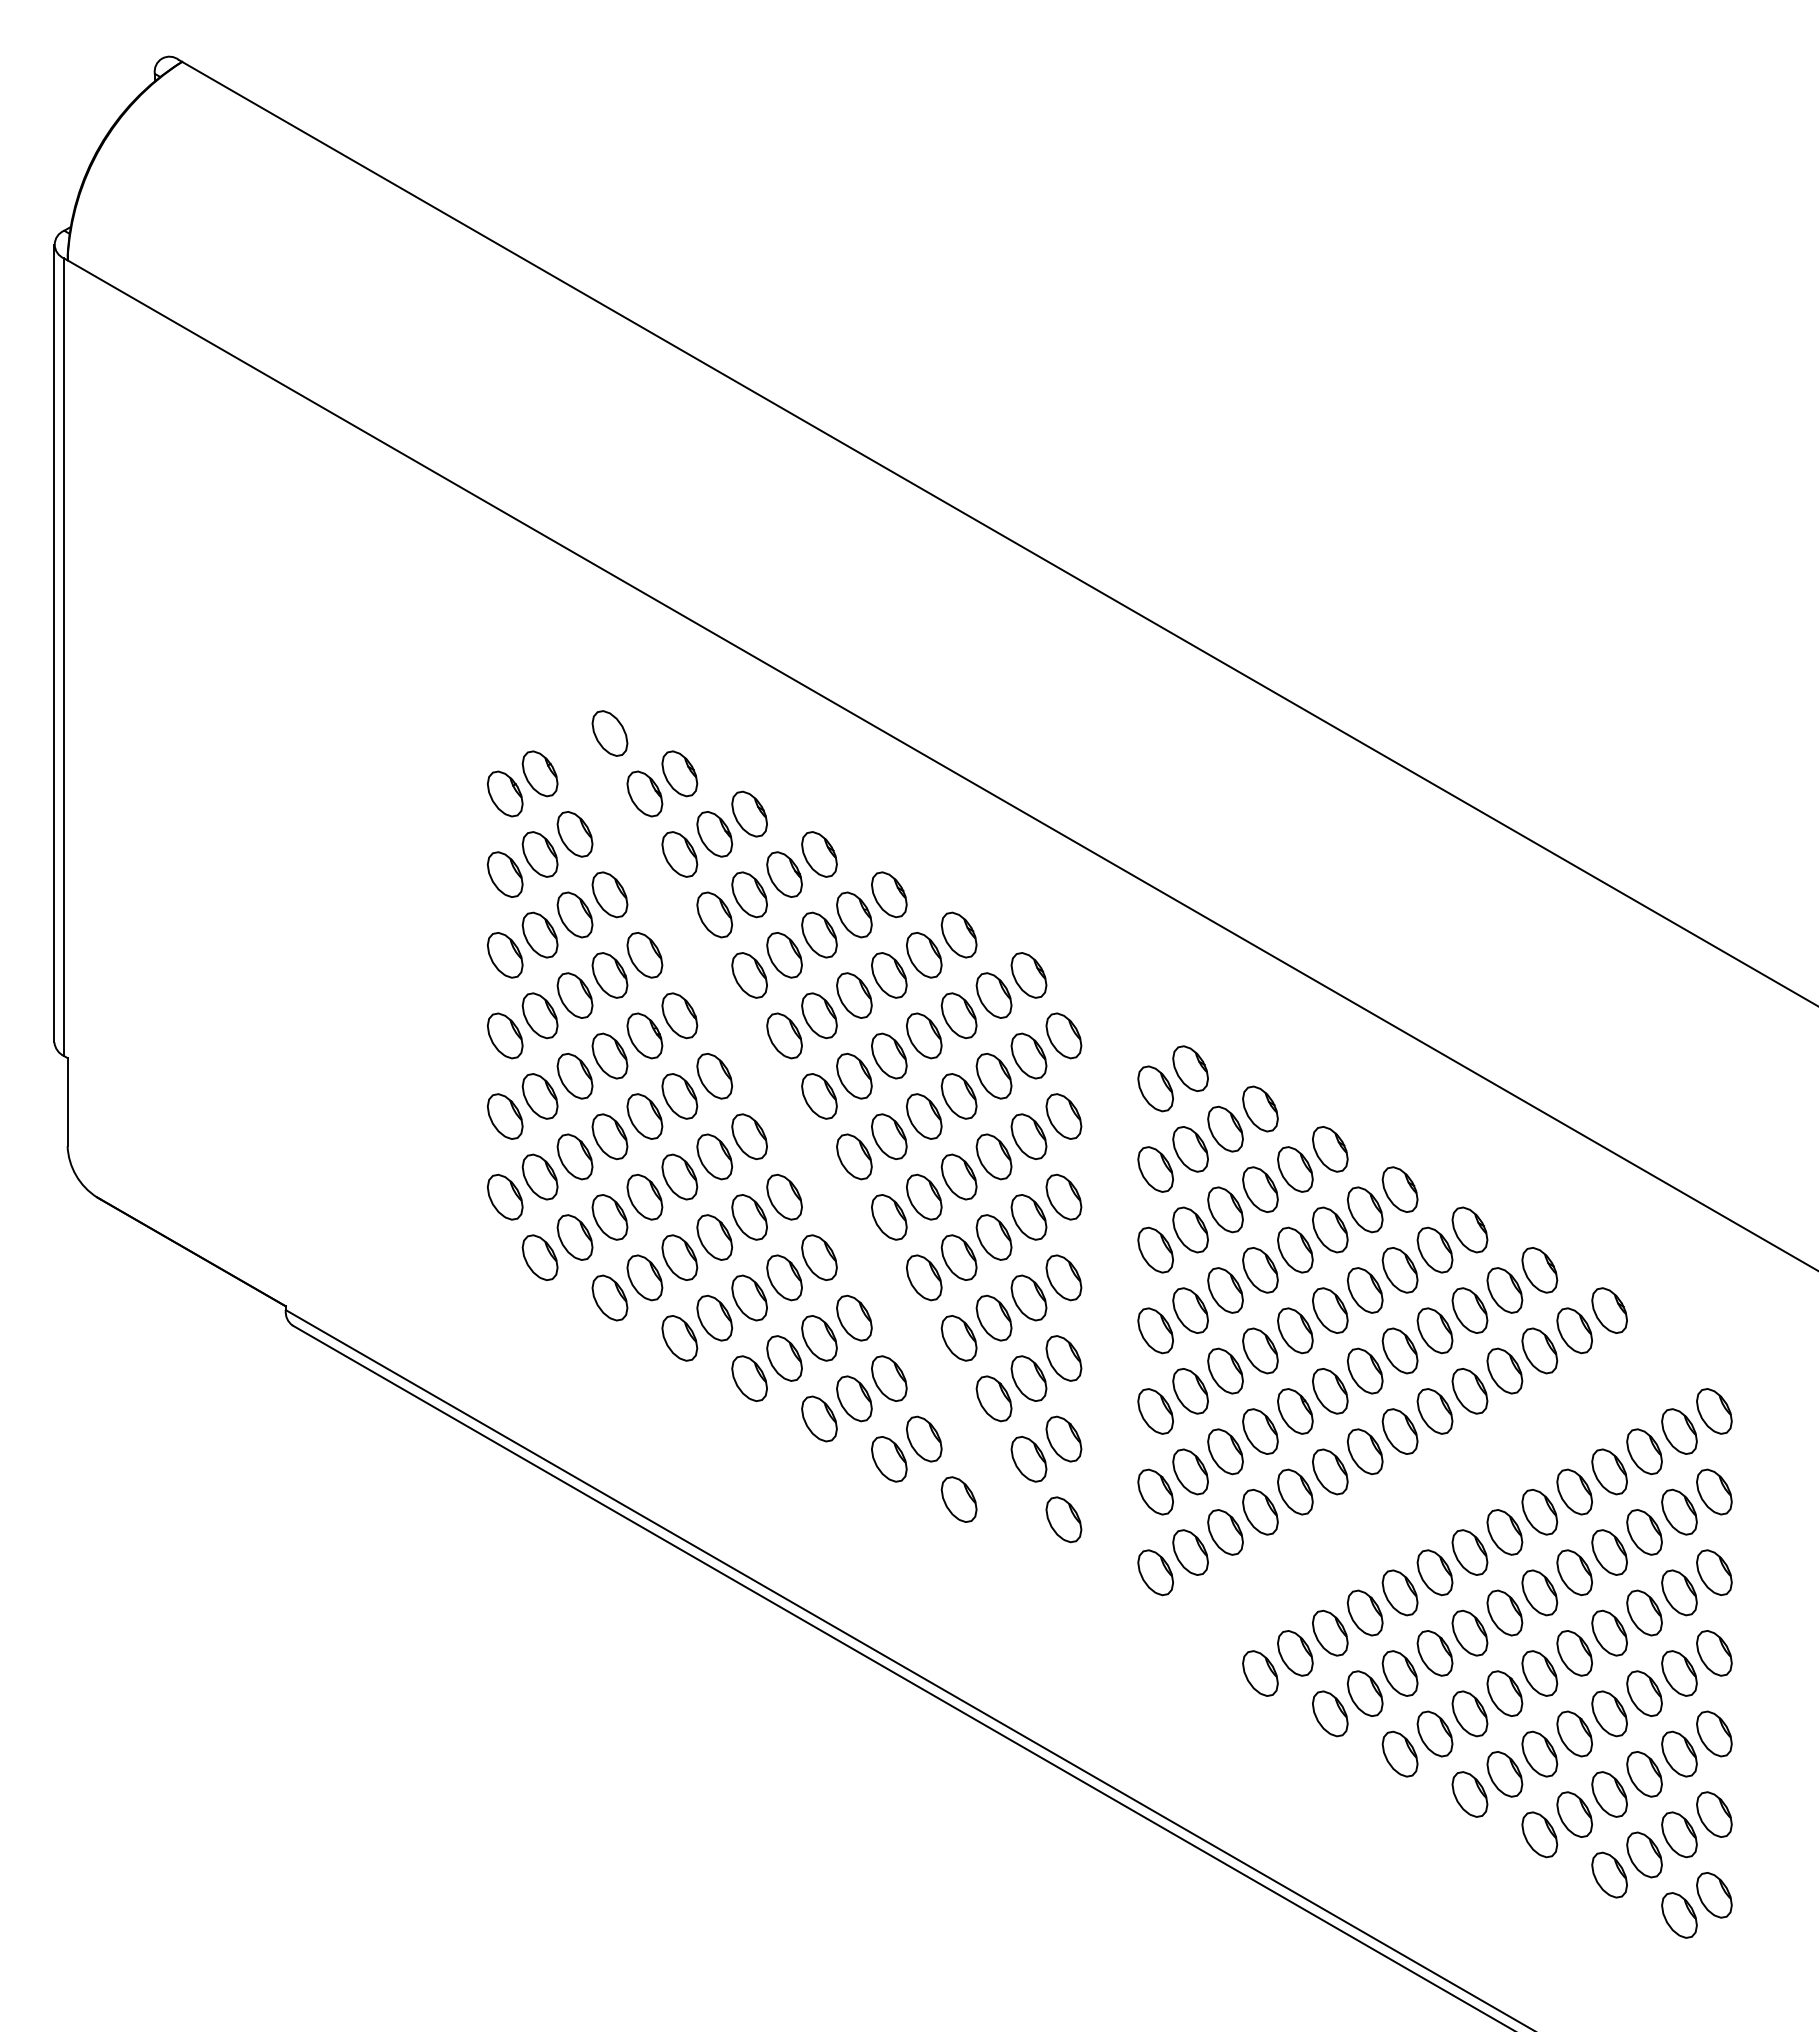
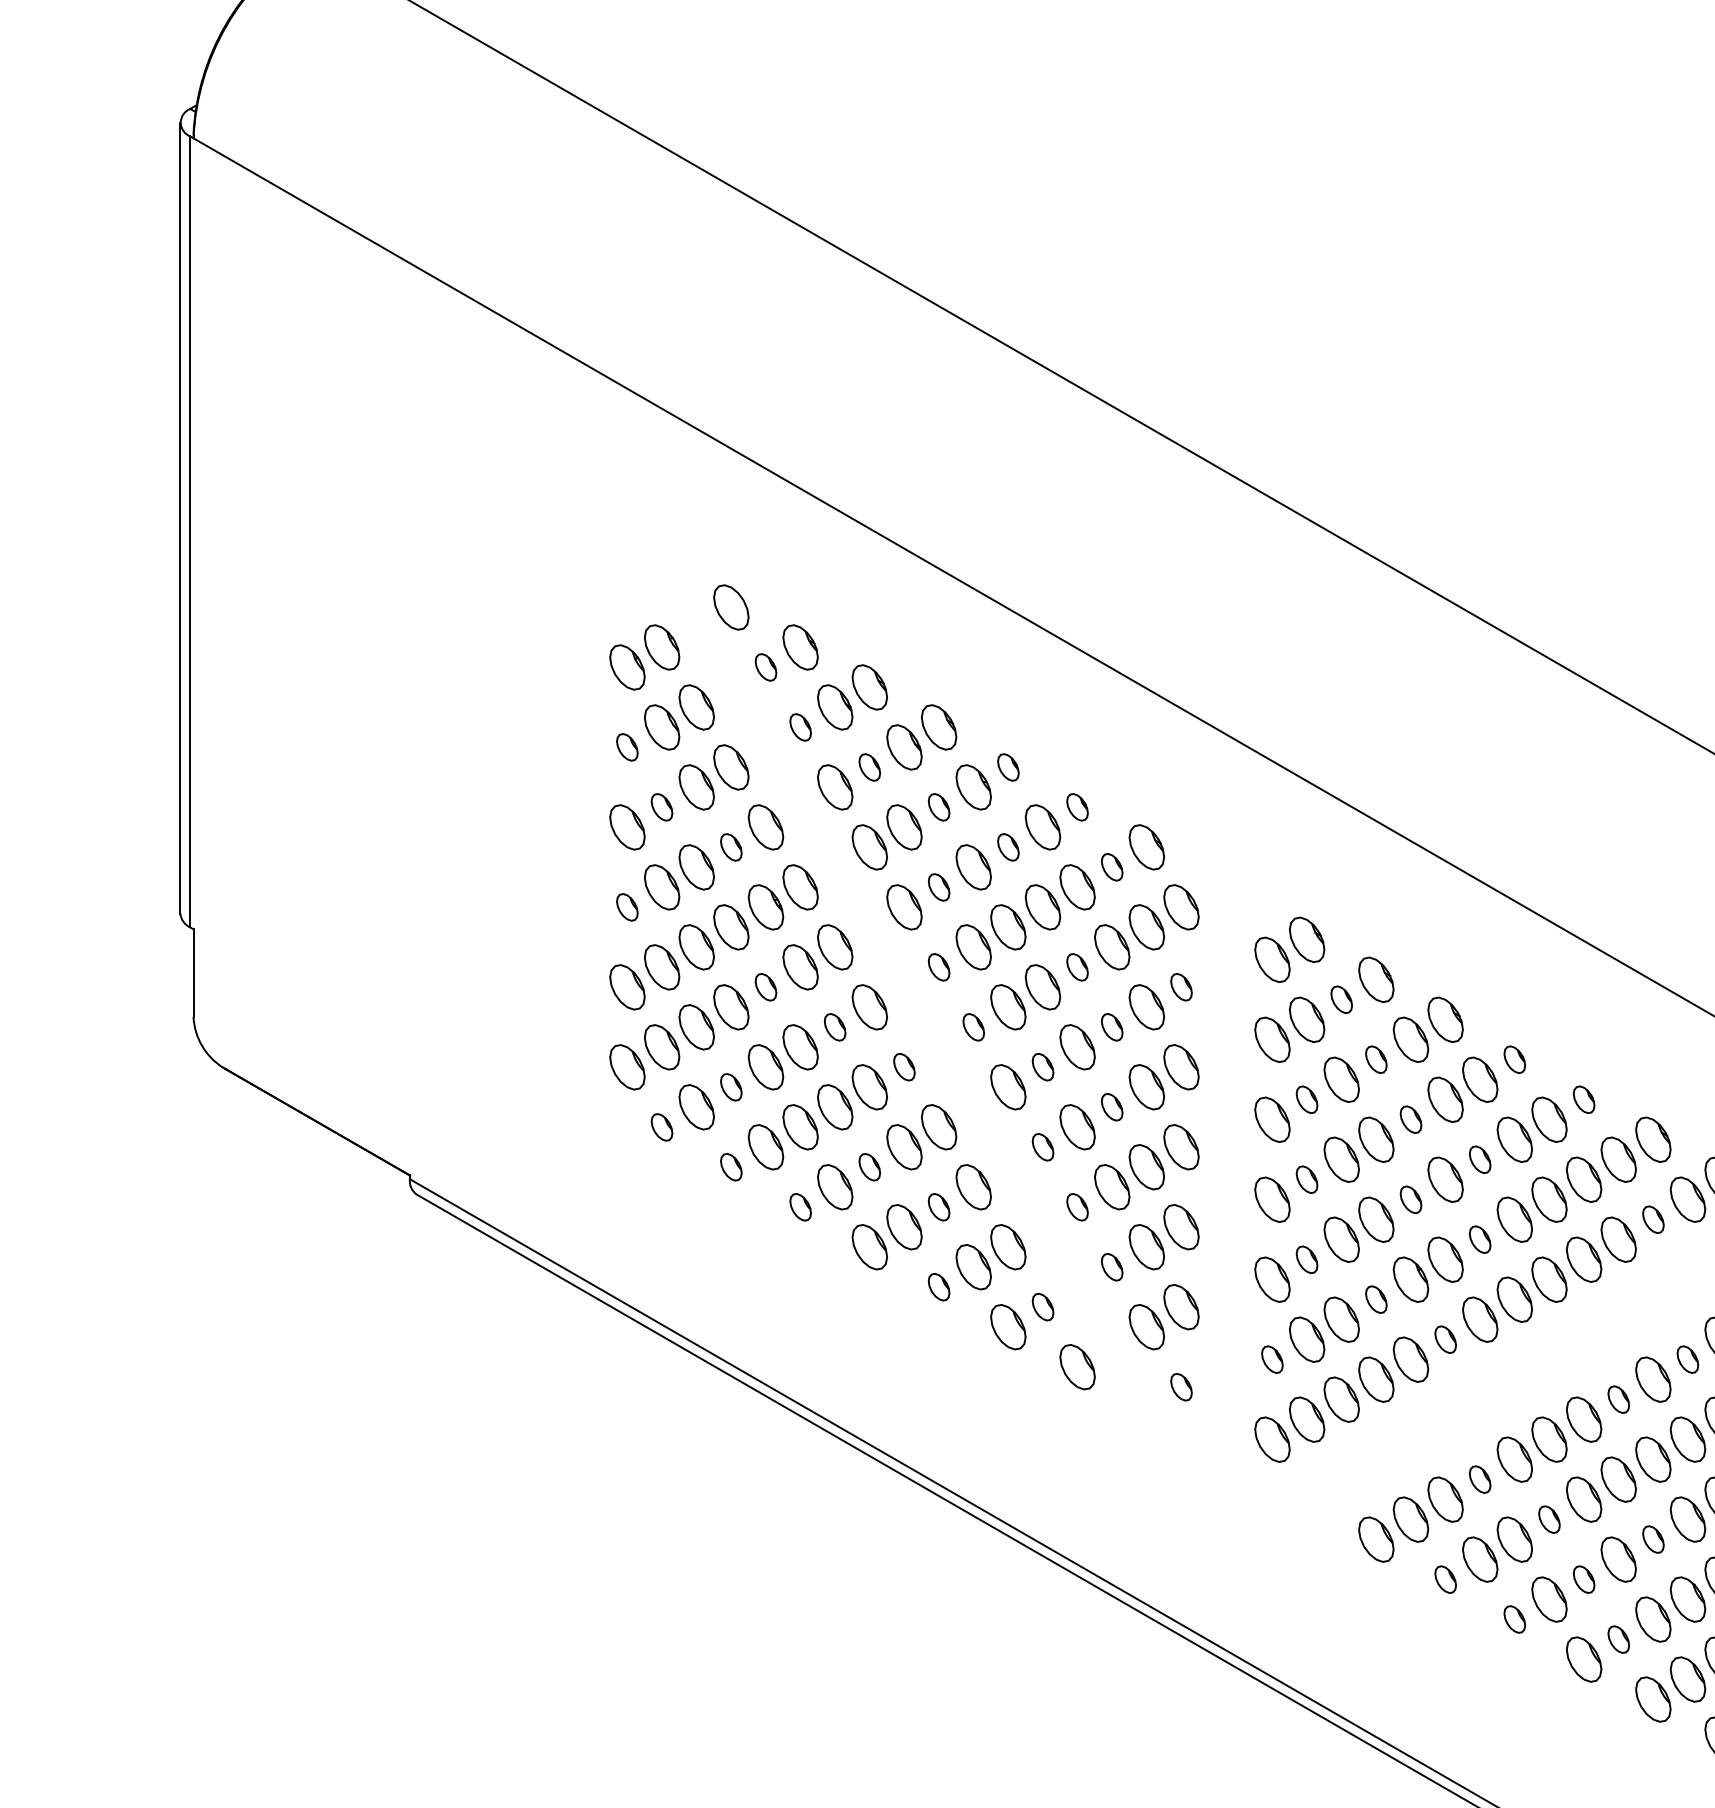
part: (644, 793) -> (765, 666), size x0.6
part: (679, 854) -> (800, 727), size x0.6
part: (504, 874) -> (626, 747), size x0.6
part: (749, 894) -> (869, 767), size x0.6
part: (889, 894) -> (1008, 767), size x0.6
part: (539, 934) -> (661, 806), size x0.6
part: (819, 934) -> (939, 806), size x0.6
part: (958, 934) -> (1076, 806), size x0.6
part: (609, 975) -> (730, 847), size x0.6
part: (889, 975) -> (1008, 847), size x0.6
part: (993, 995) -> (1111, 867), size x0.6
part: (819, 1015) -> (939, 887), size x0.6
part: (504, 1035) -> (626, 906), size x0.6
part: (819, 1096) -> (939, 967), size x0.6
part: (958, 1096) -> (1076, 967), size x0.6
part: (644, 1116) -> (765, 987), size x0.6
part: (1063, 1116) -> (1181, 987), size x0.6
part: (1225, 1128) -> (1341, 999), size x0.6
part: (714, 1156) -> (834, 1026), size x0.6
part: (854, 1156) -> (973, 1026), size x0.6
part: (993, 1156) -> (1111, 1026), size x0.6
part: (1260, 1189) -> (1376, 1059), size x0.6
part: (1399, 1189) -> (1514, 1059), size x0.6
part: (784, 1196) -> (904, 1066), size x0.6
part: (924, 1196) -> (1043, 1066), size x0.6
part: (609, 1217) -> (730, 1087), size x0.6
part: (1190, 1229) -> (1306, 1099), size x0.6
part: (1469, 1229) -> (1583, 1099), size x0.6
part: (993, 1237) -> (1111, 1107), size x0.6
part: (1295, 1249) -> (1411, 1119), size x0.6
part: (539, 1257) -> (661, 1127), size x0.6
part: (924, 1277) -> (1043, 1146), size x0.6
part: (1364, 1290) -> (1479, 1159), size x0.6
part: (609, 1297) -> (730, 1166), size x0.6
part: (749, 1297) -> (869, 1166), size x0.6
part: (1190, 1310) -> (1306, 1179), size x0.6
part: (1295, 1330) -> (1411, 1199), size x0.6
part: (679, 1338) -> (800, 1207), size x0.6
part: (819, 1338) -> (939, 1207), size x0.6
part: (958, 1338) -> (1076, 1207), size x0.6
part: (1539, 1350) -> (1653, 1219), size x0.6
part: (1364, 1370) -> (1479, 1239), size x0.6
part: (1190, 1391) -> (1306, 1259), size x0.6
part: (993, 1398) -> (1111, 1266), size x0.6
part: (819, 1418) -> (939, 1286), size x0.6
part: (1260, 1431) -> (1376, 1299), size x0.6
part: (924, 1438) -> (1043, 1306), size x0.6
part: (1330, 1471) -> (1445, 1339), size x0.6
part: (1155, 1491) -> (1272, 1359), size x0.6
part: (1574, 1491) -> (1687, 1359), size x0.6
part: (1063, 1519) -> (1181, 1386), size x0.6
part: (1504, 1532) -> (1618, 1399), size x0.6
part: (1364, 1612) -> (1479, 1479), size x0.6
part: (1434, 1653) -> (1548, 1519), size x0.6
part: (1539, 1673) -> (1653, 1539), size x0.6
part: (1330, 1713) -> (1445, 1579), size x0.6
part: (1469, 1713) -> (1583, 1579), size x0.6
part: (1399, 1753) -> (1514, 1618), size x0.6
part: (1504, 1774) -> (1618, 1639), size x0.6

